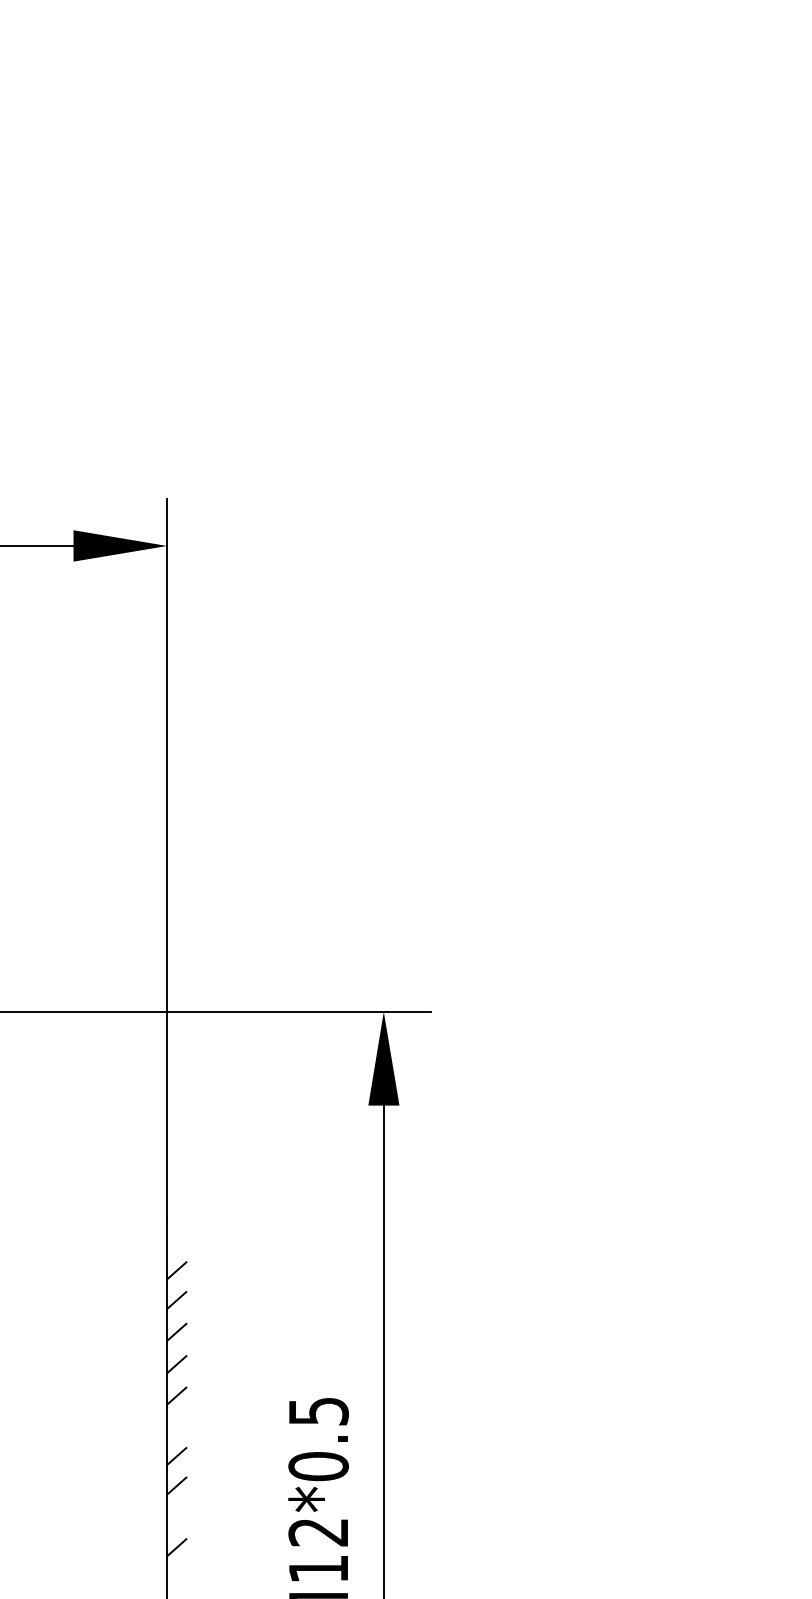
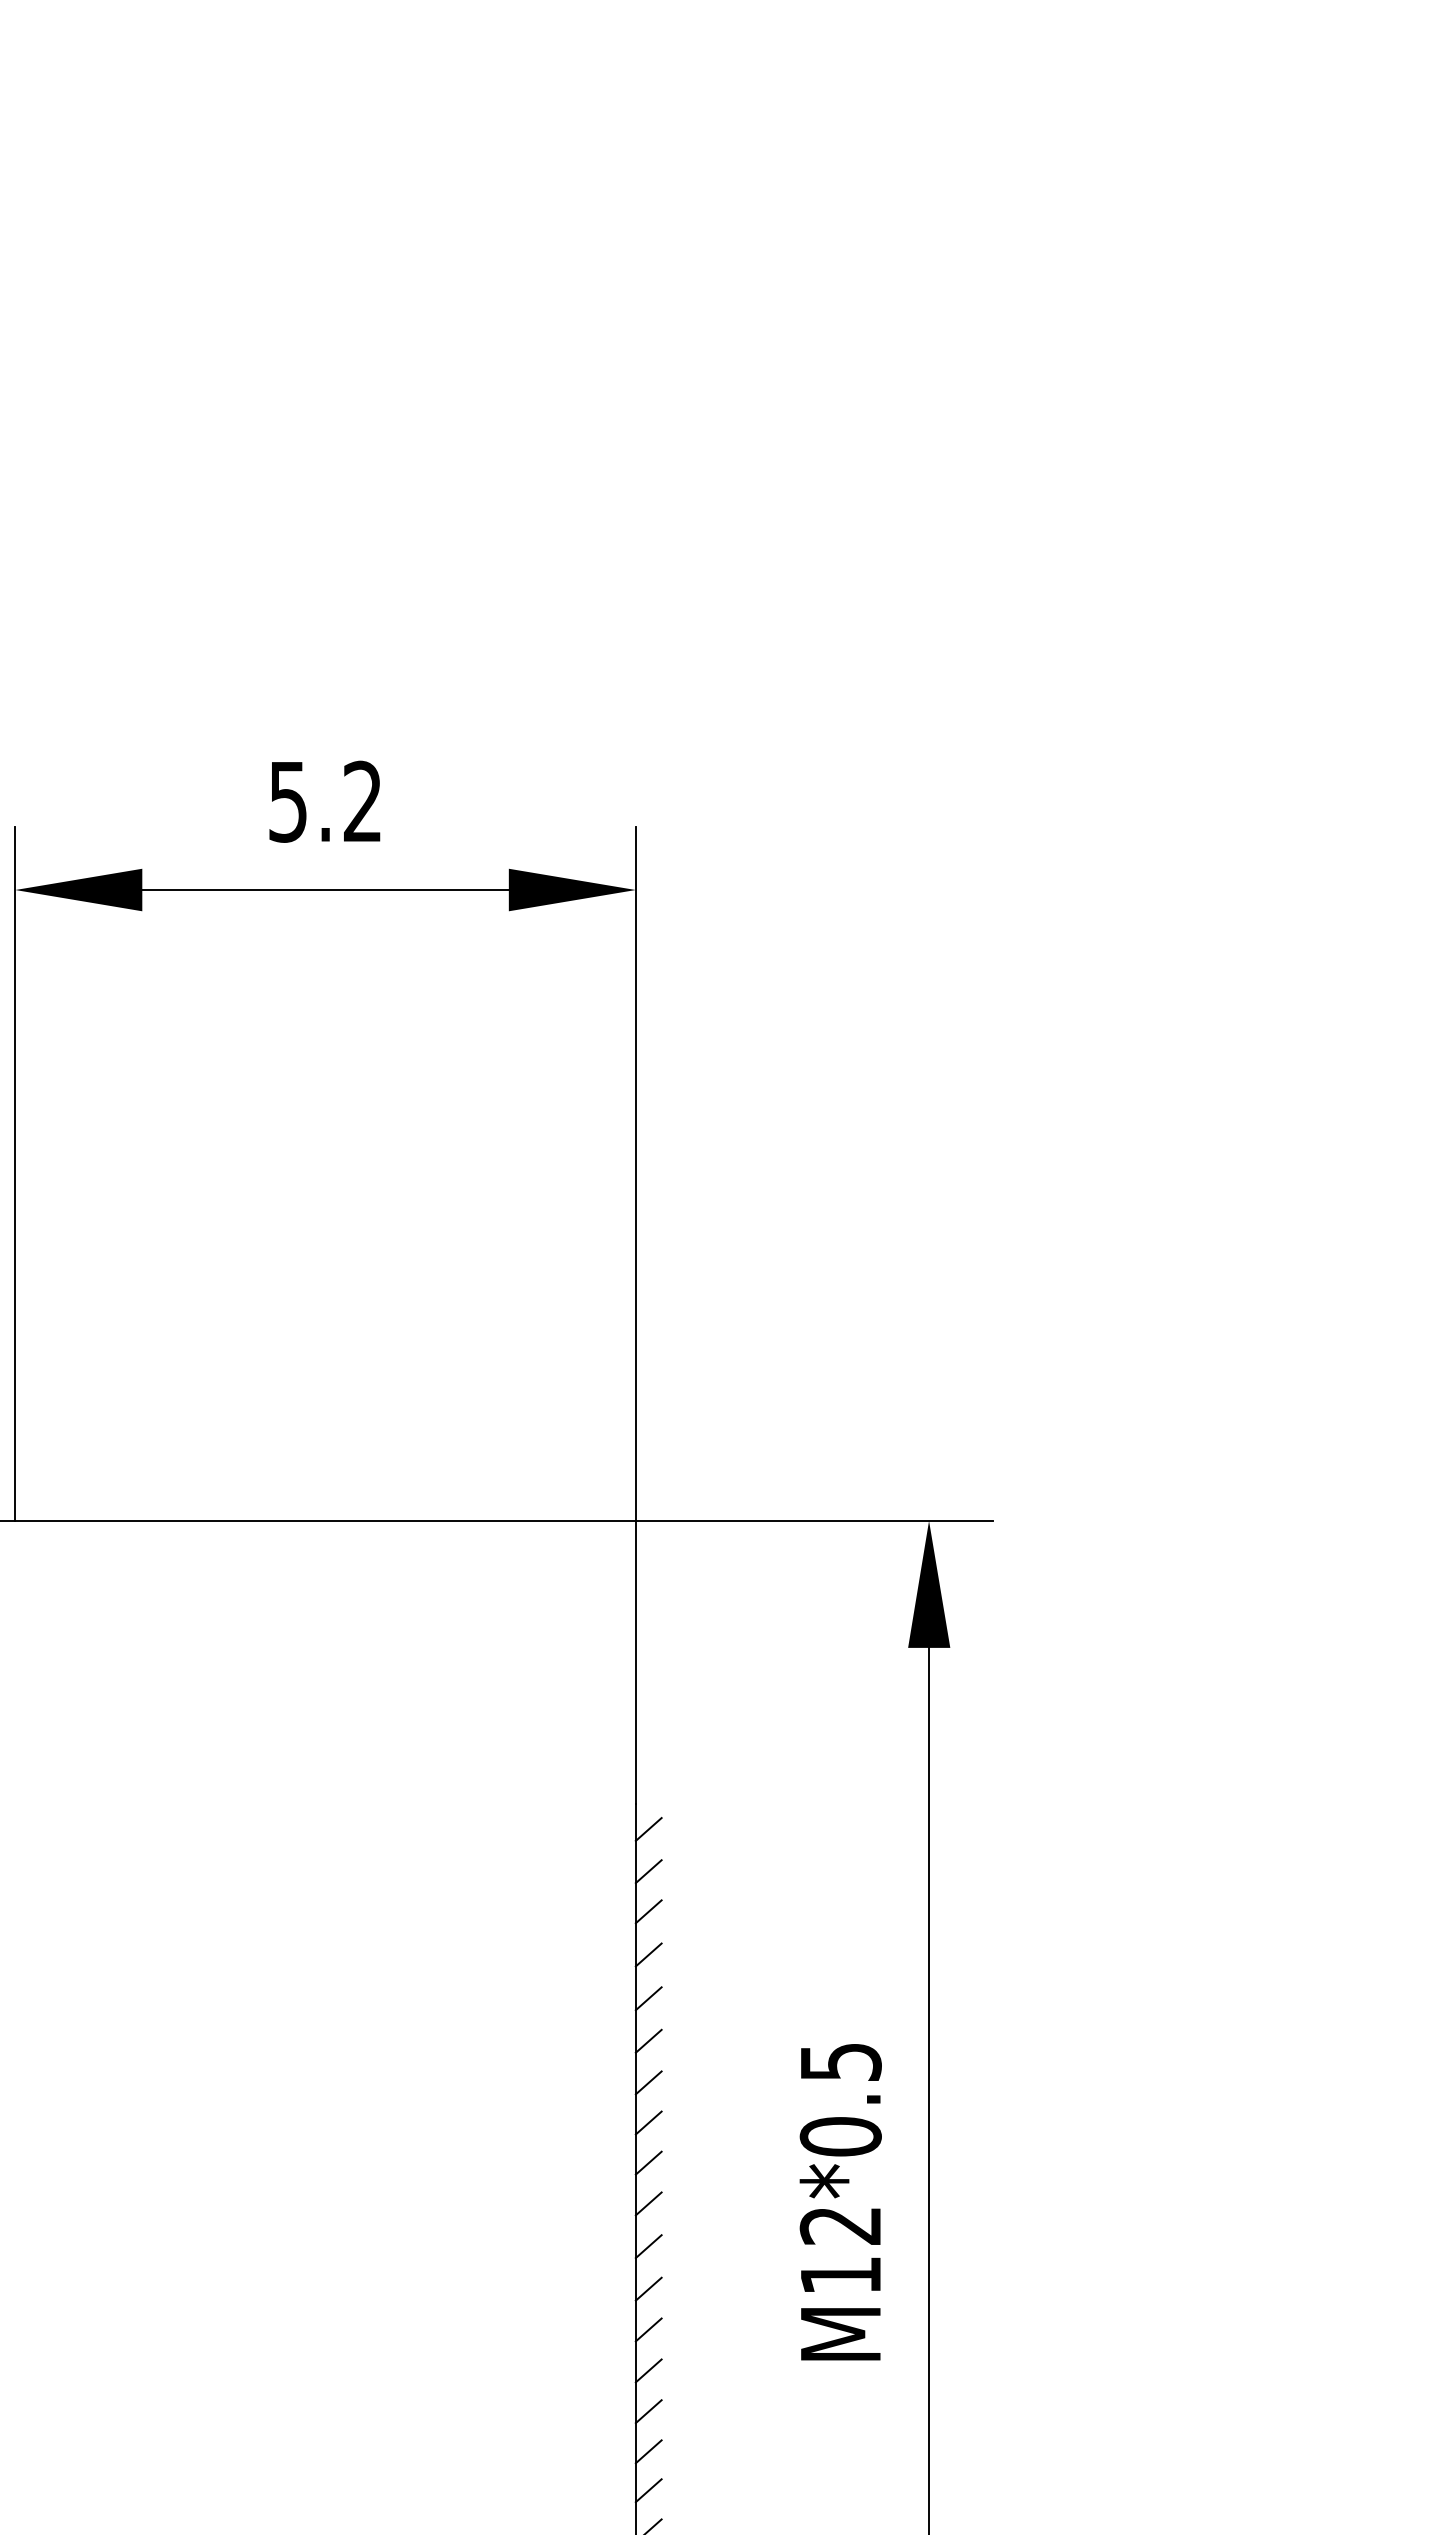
line: (176, 1239) -> (648, 1829), added
line: (176, 1426) -> (648, 2082), added
line: (176, 1515) -> (648, 2203), added
line: (176, 1578) -> (648, 2288), added

